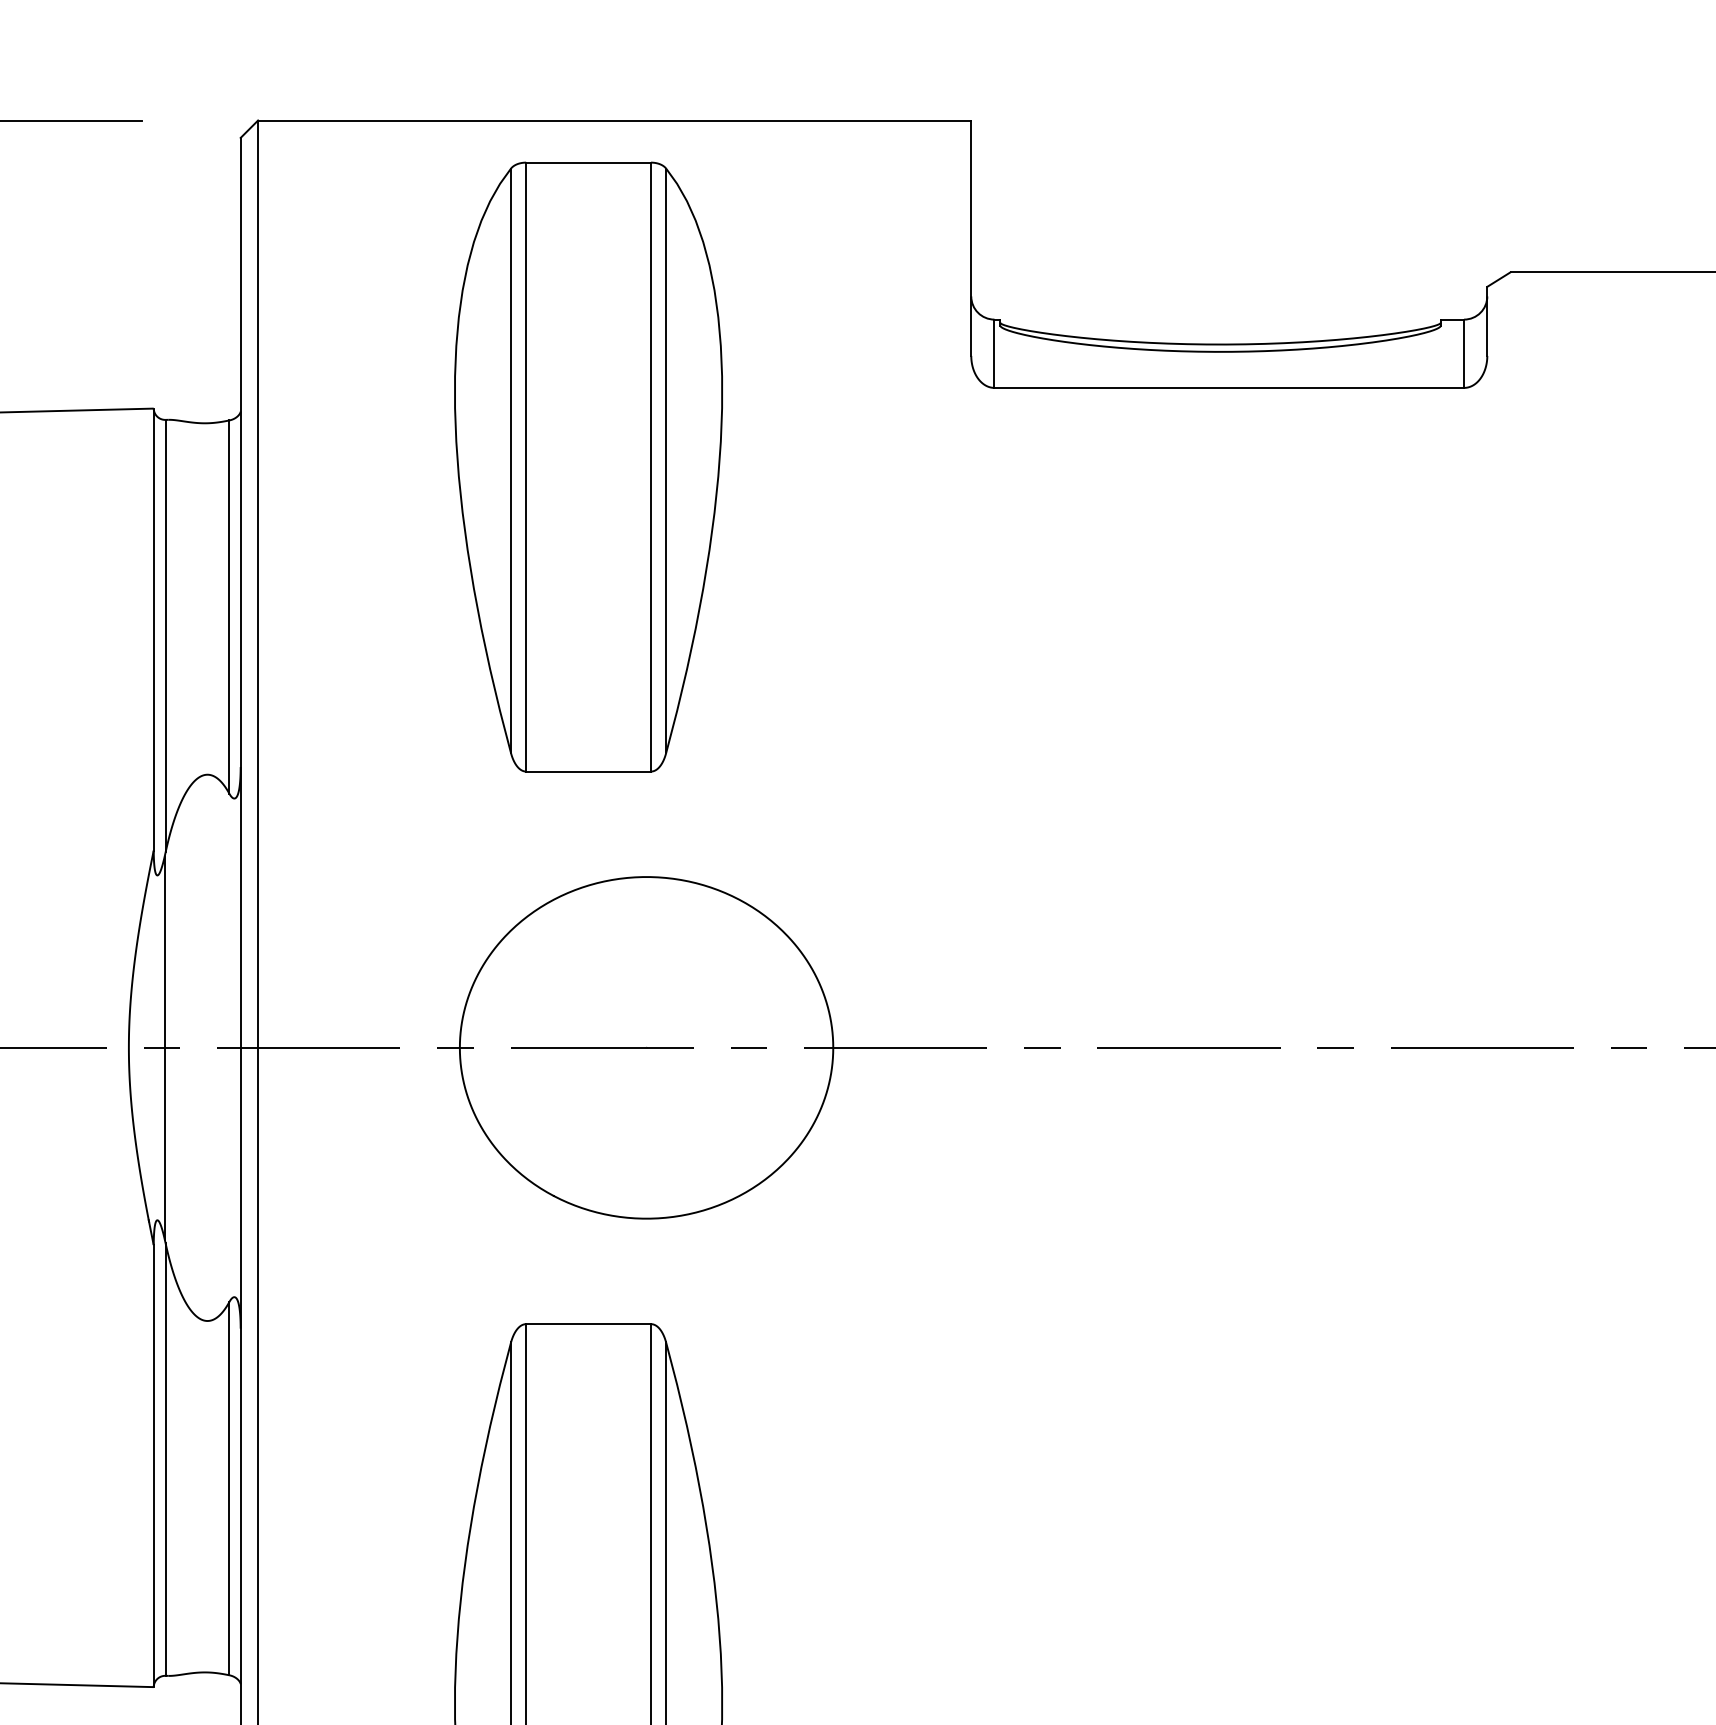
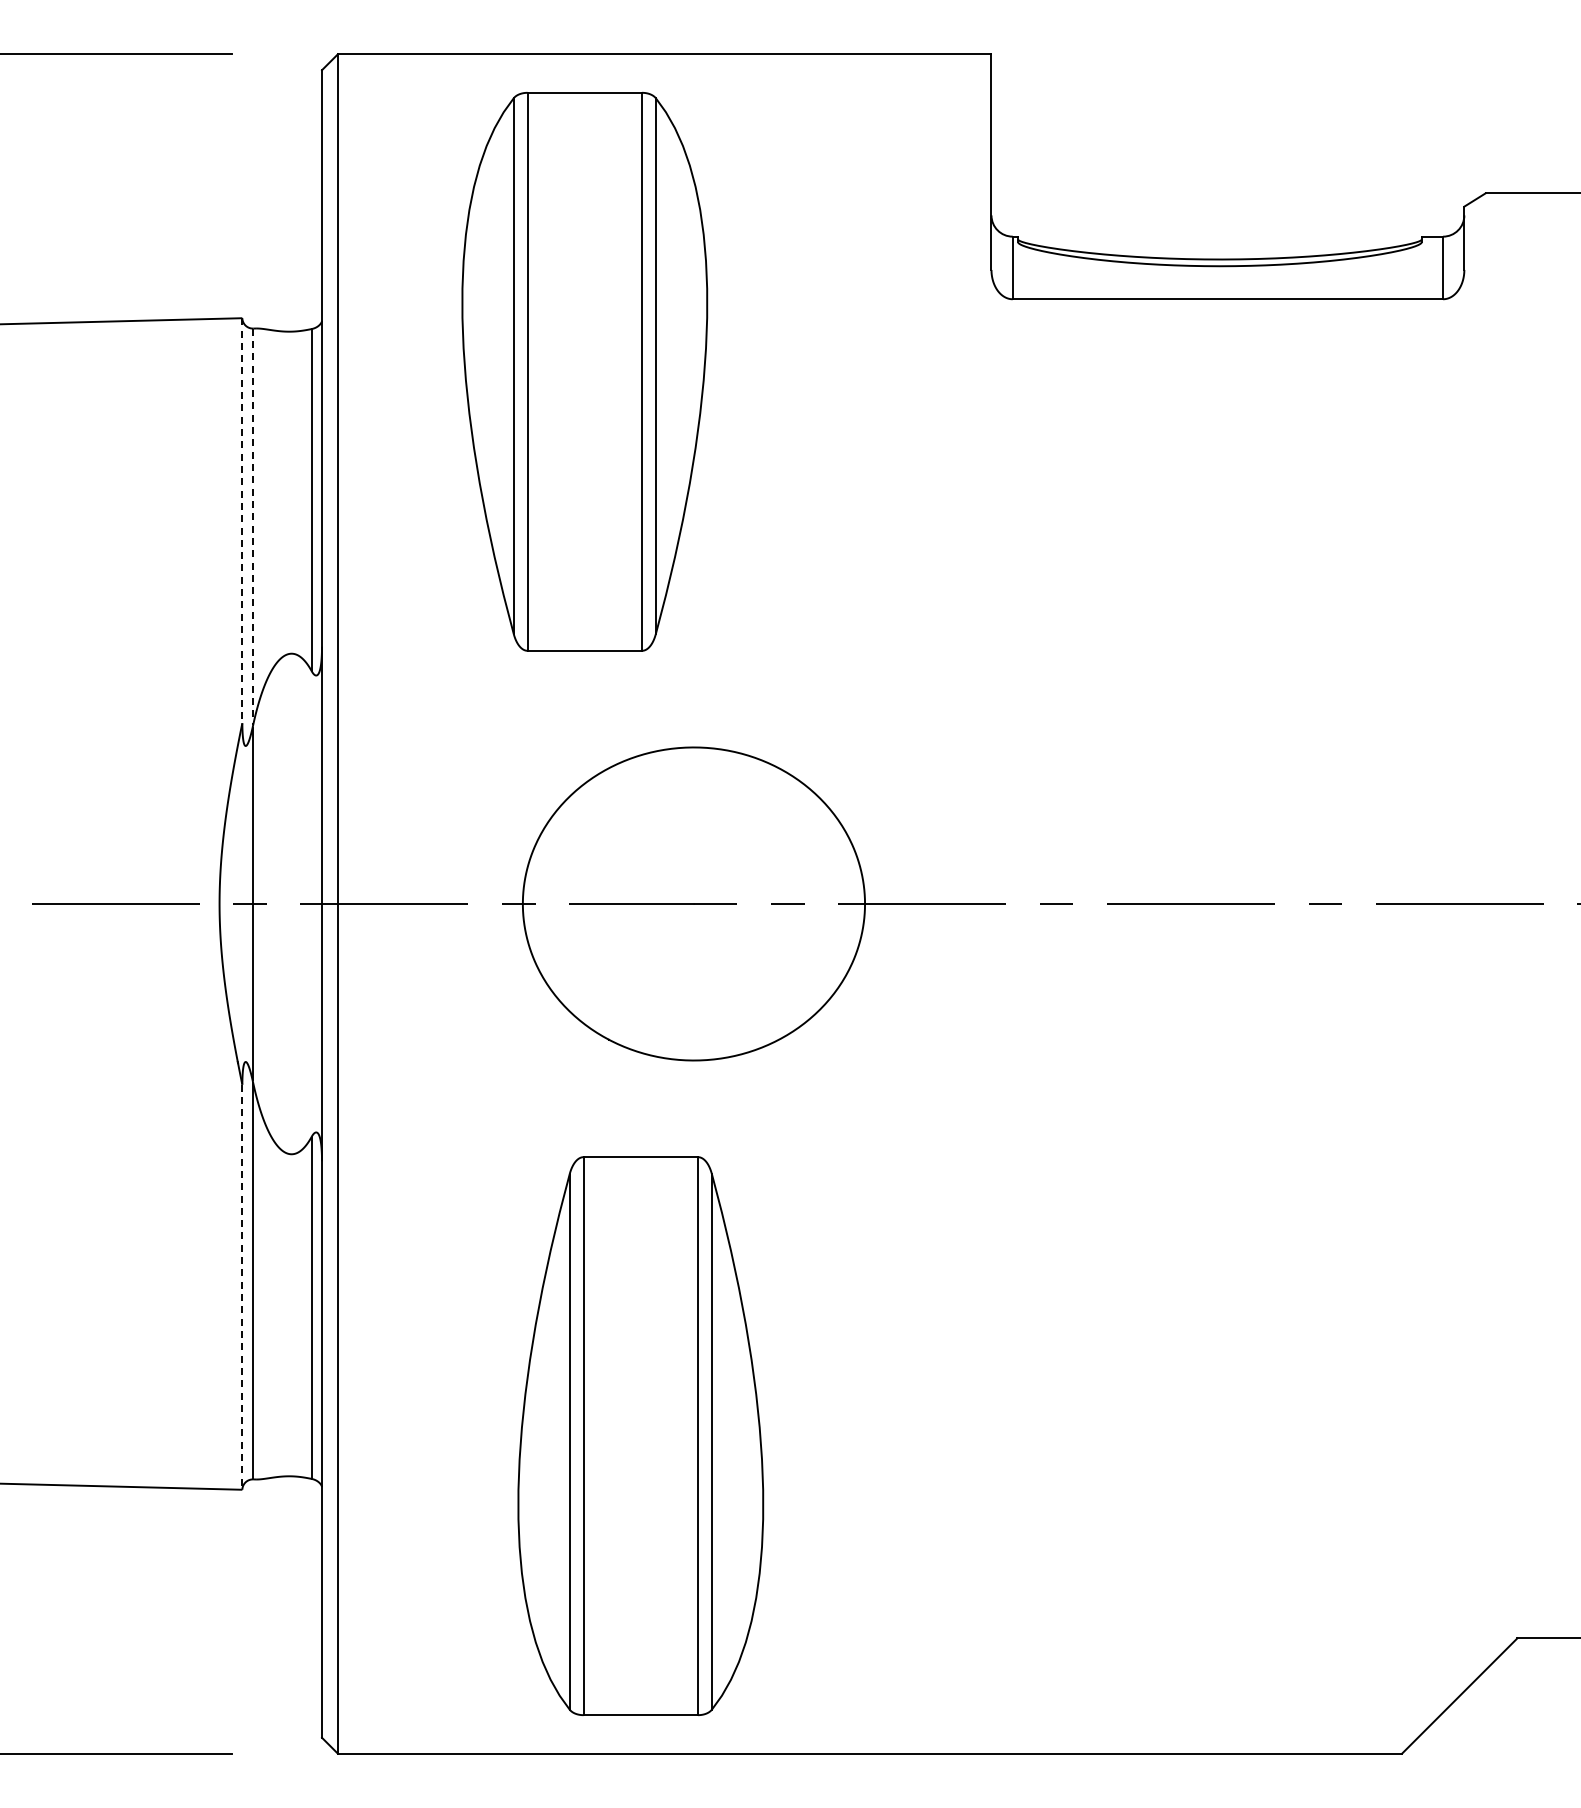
part: (588, 466) -> (584, 371), moved
line: (153, 629) -> (242, 520), solid -> dashed
line: (165, 636) -> (253, 527), solid -> dashed
line: (153, 1466) -> (242, 1287), solid -> dashed

